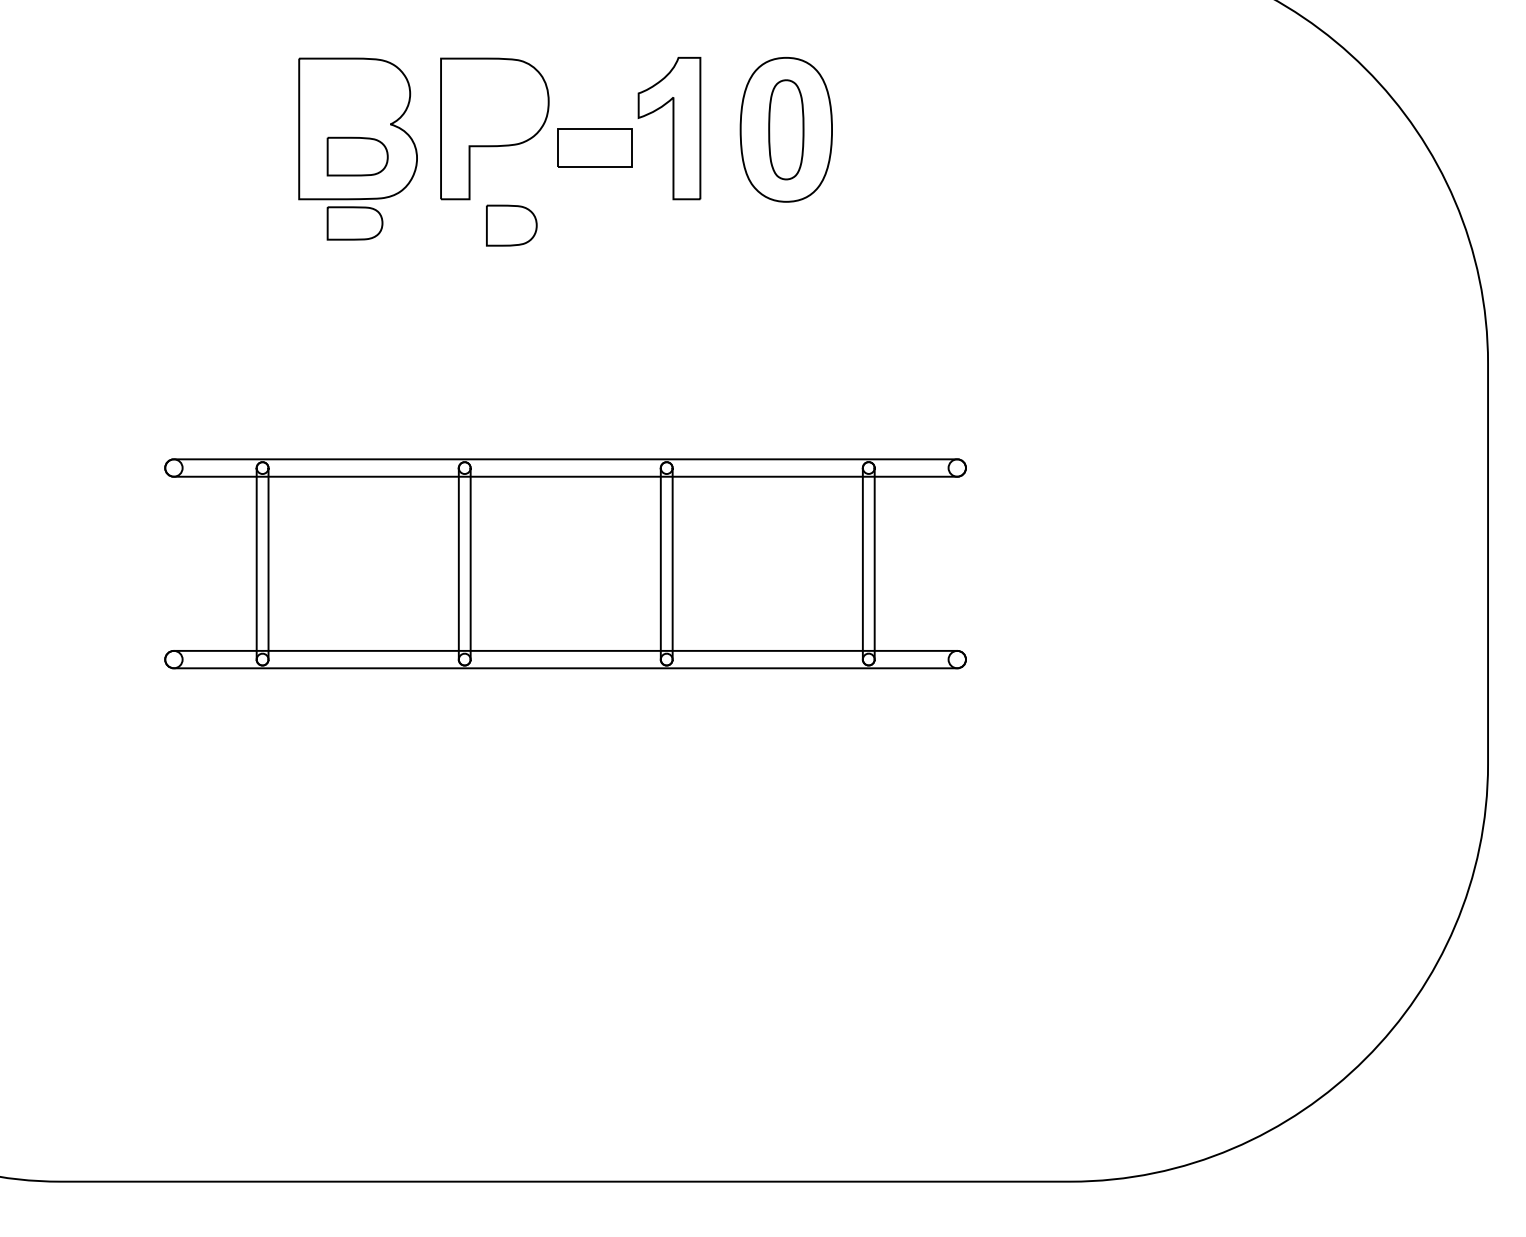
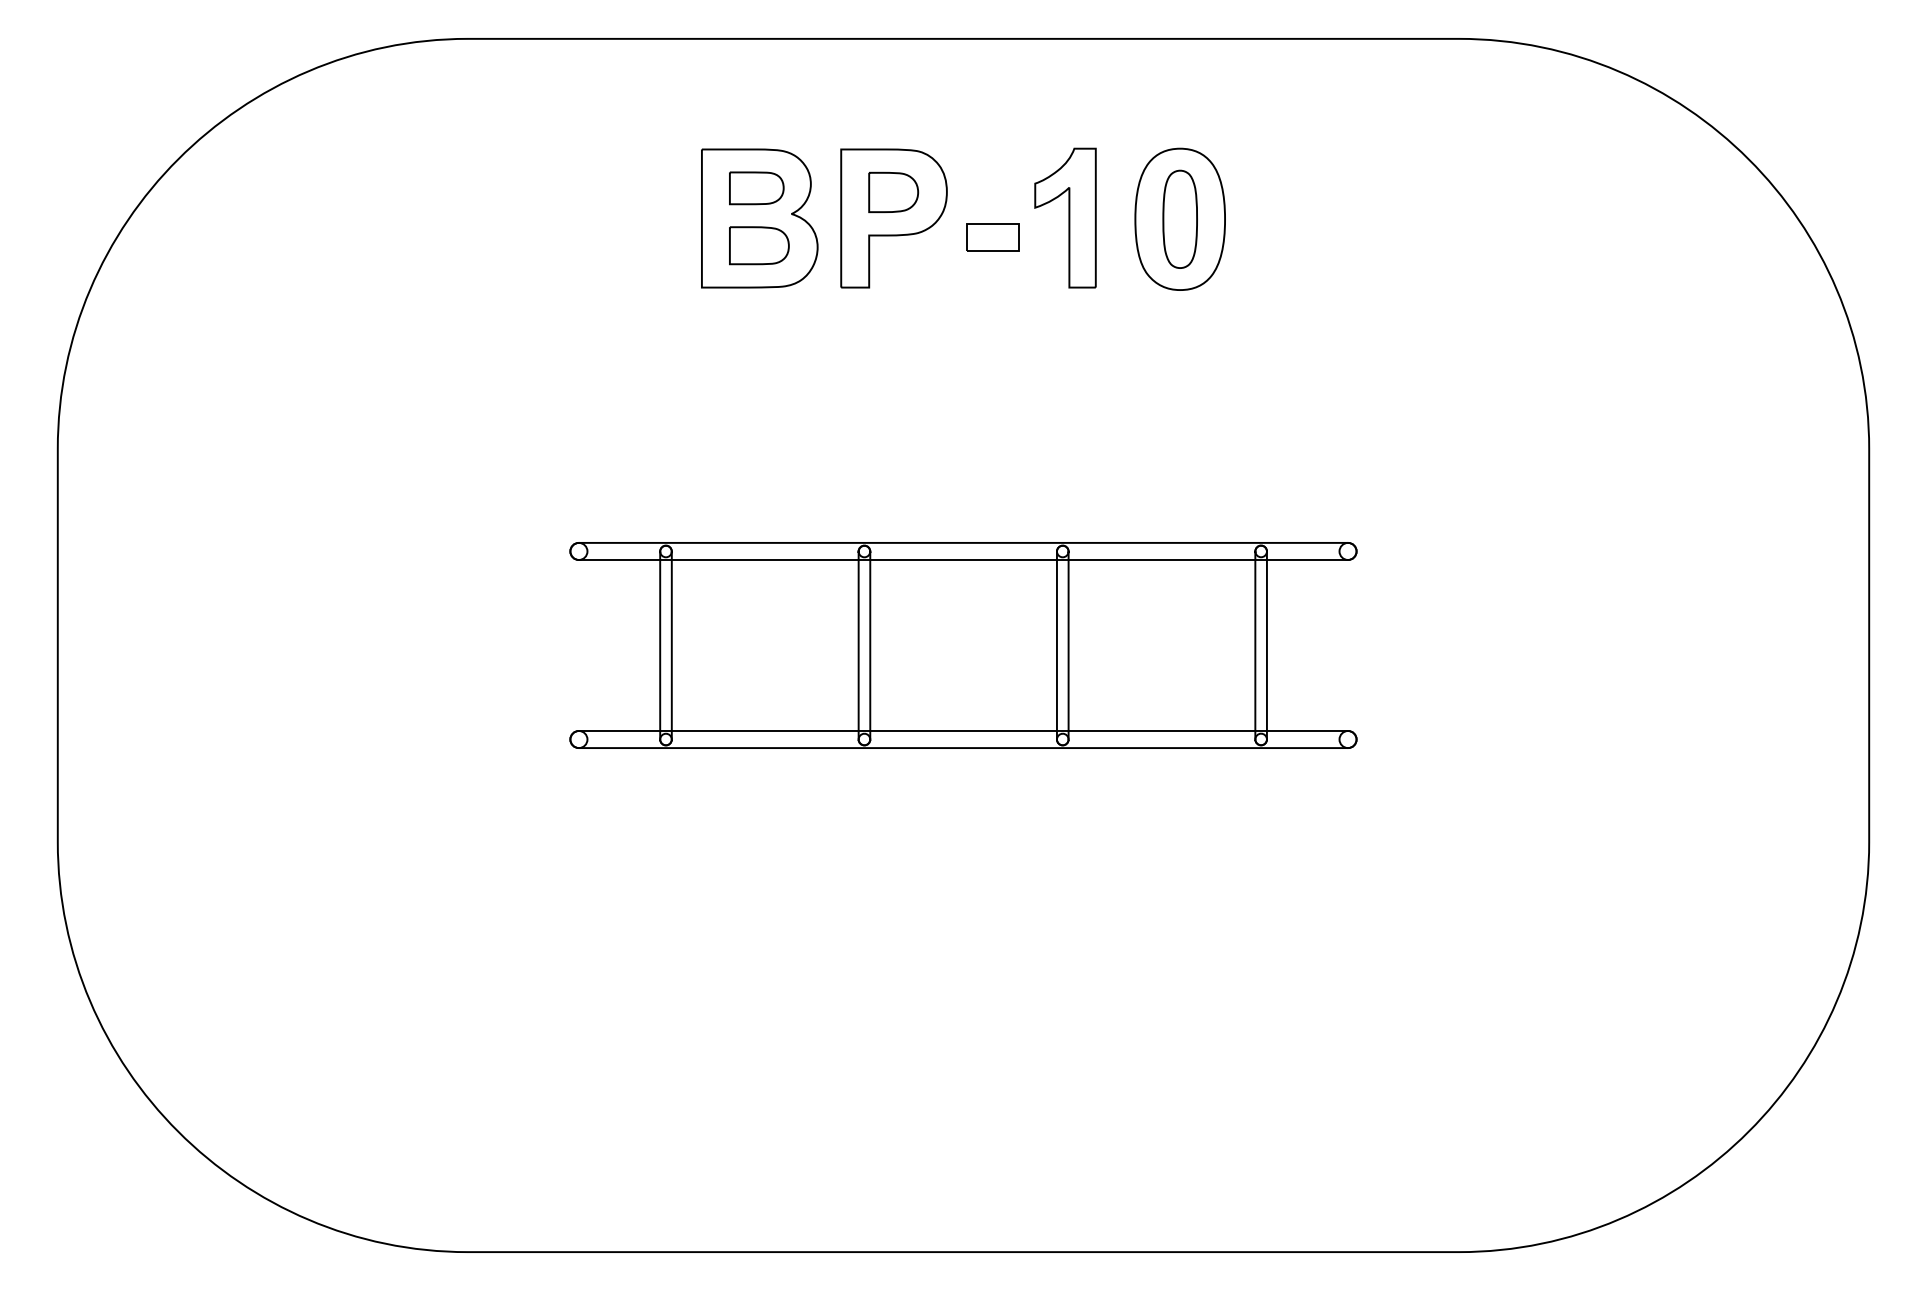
part: (595, 148) -> (992, 237), size x0.71
part: (354, 223) -> (756, 188), moved
part: (511, 225) -> (893, 192), moved

